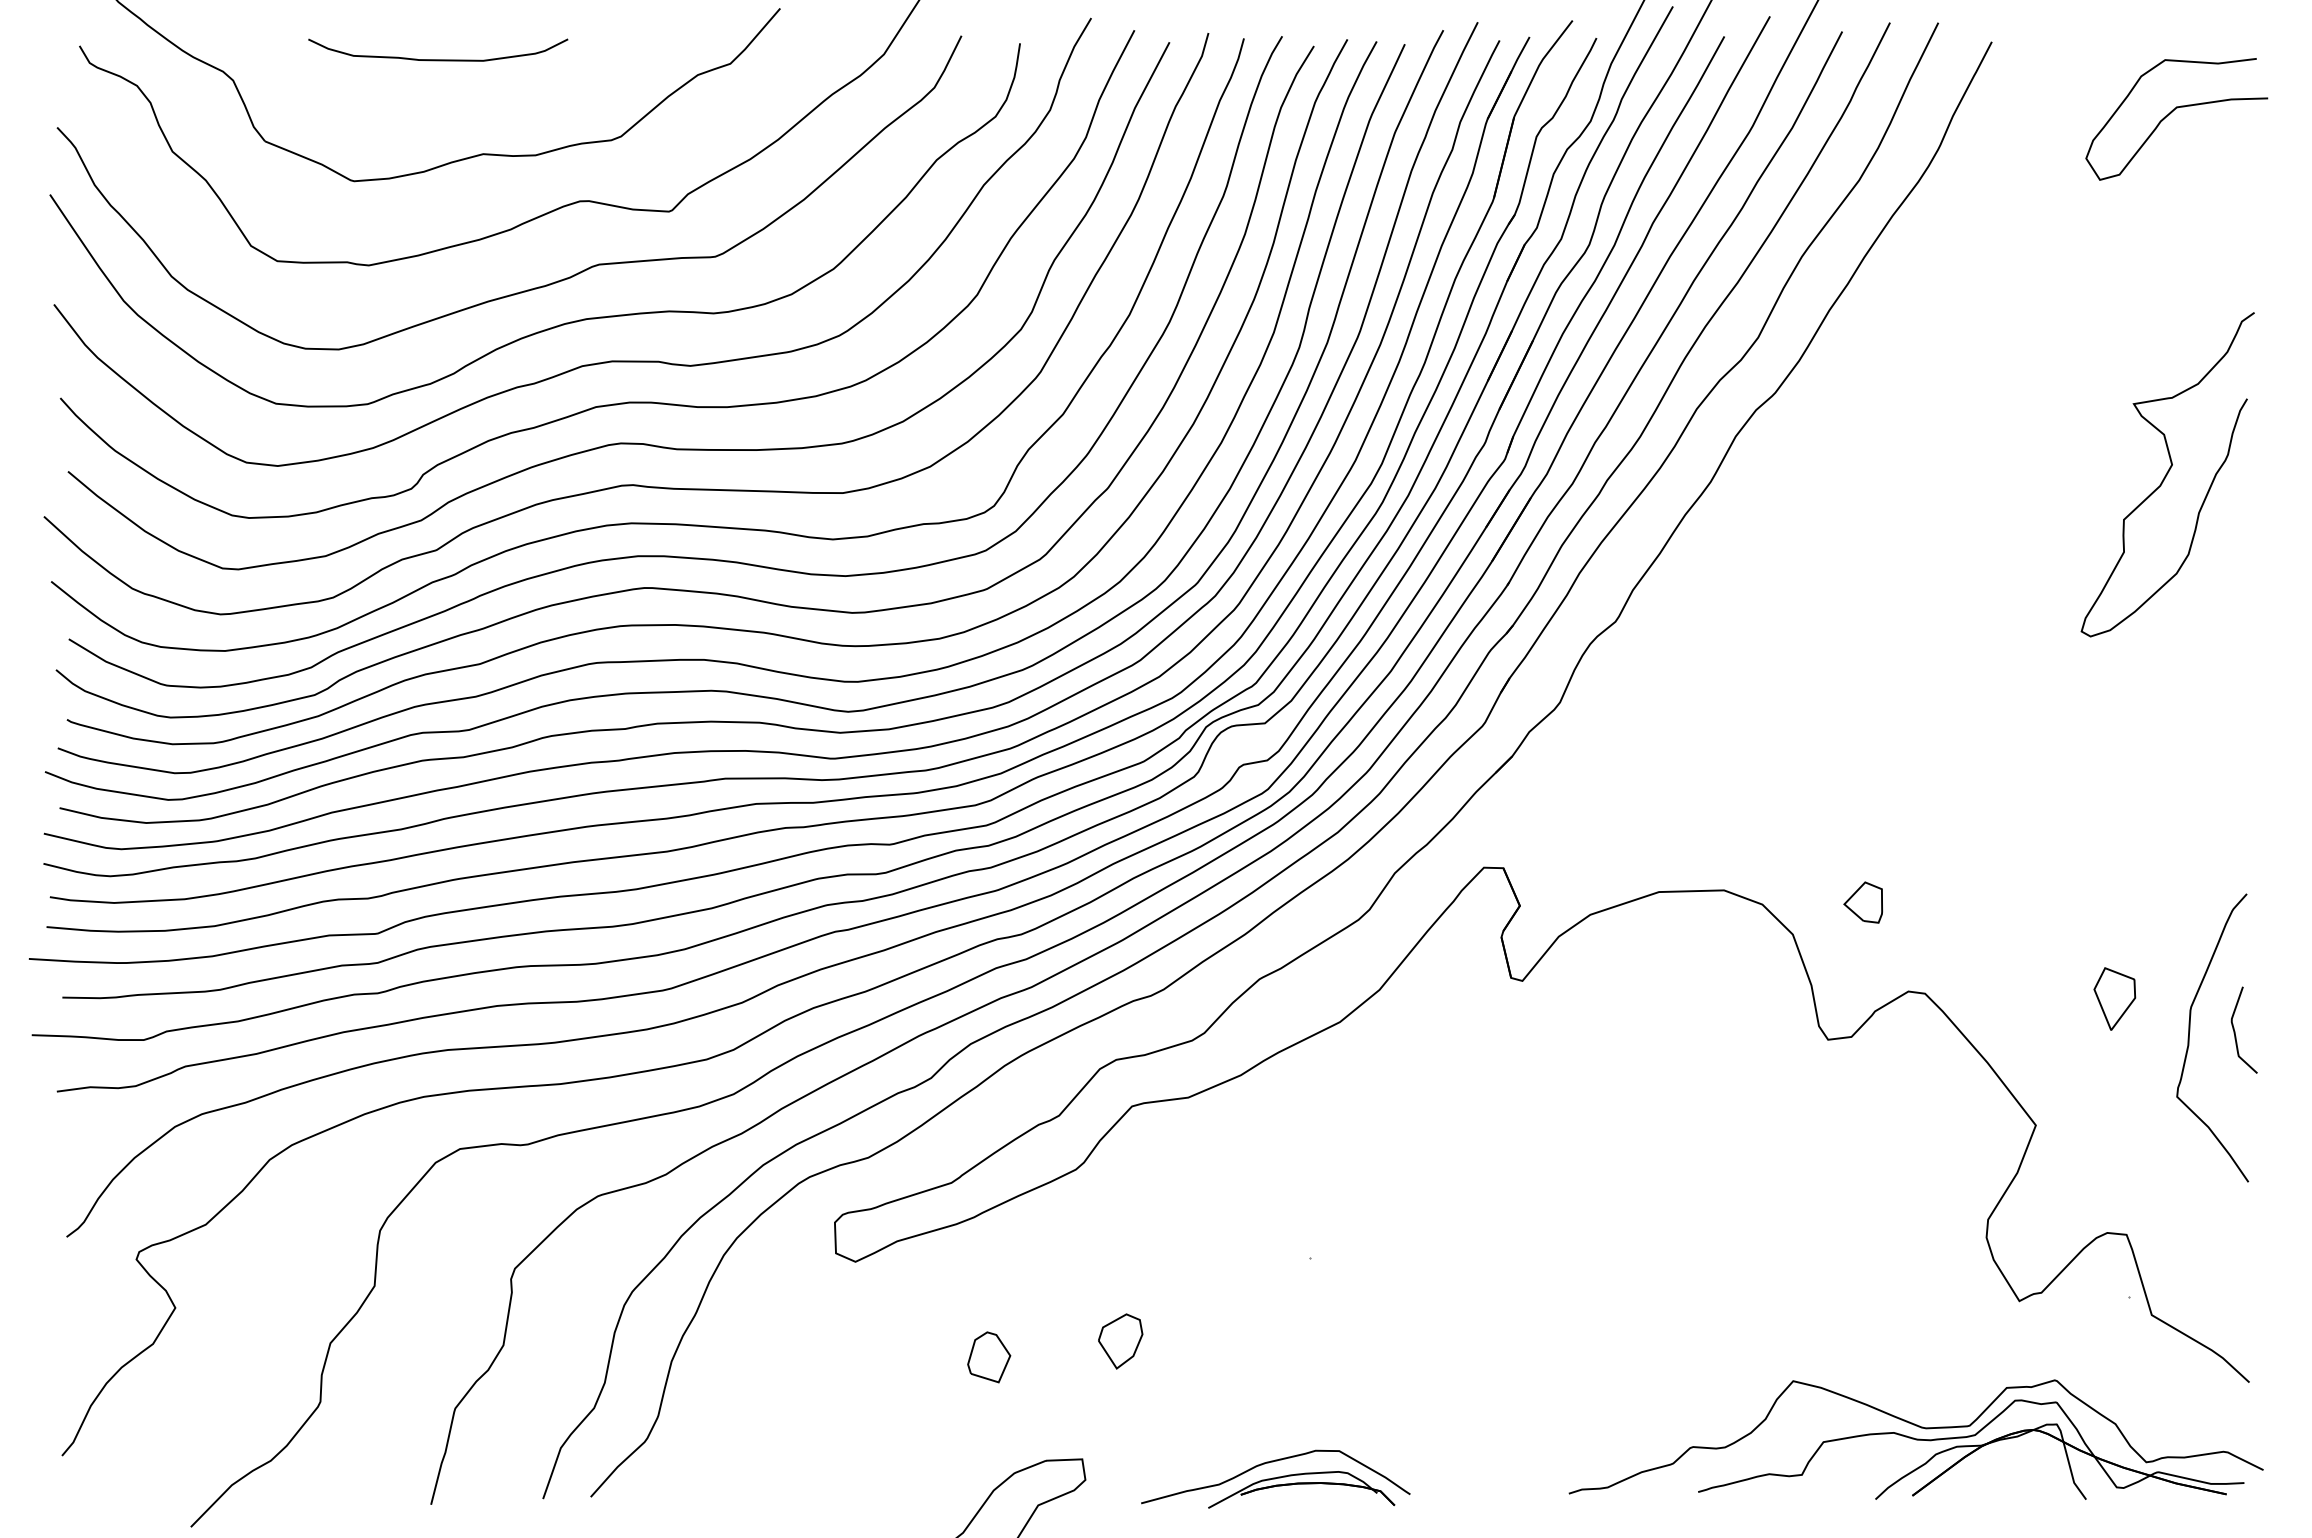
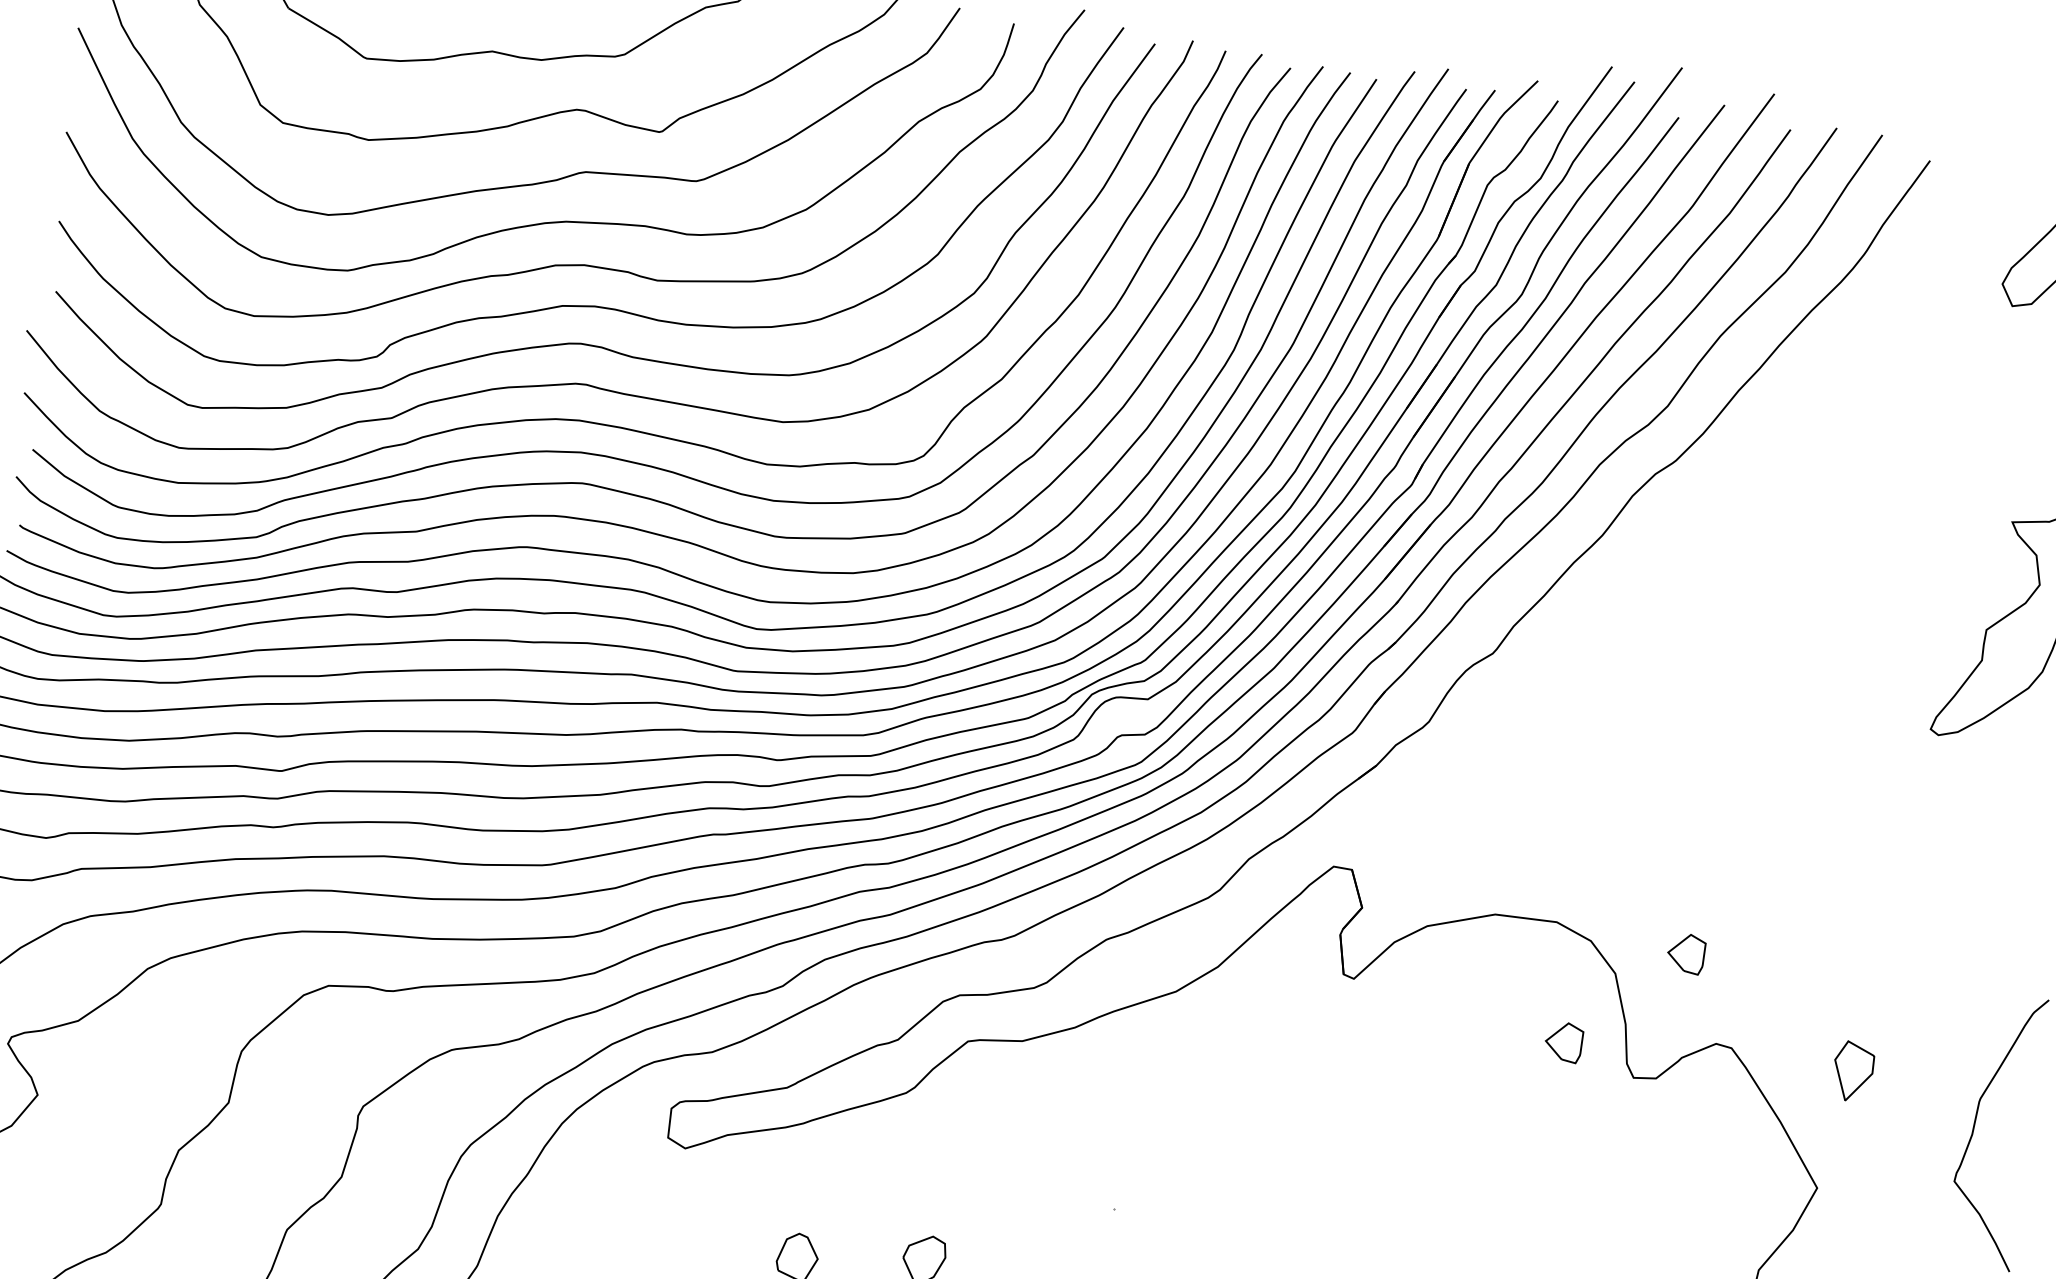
part: (2114, 998) -> (1852, 1071), moved
part: (1749, 1013) -> (1563, 1041), added
curve: (2235, 1031) -> (2018, 1128), removed

